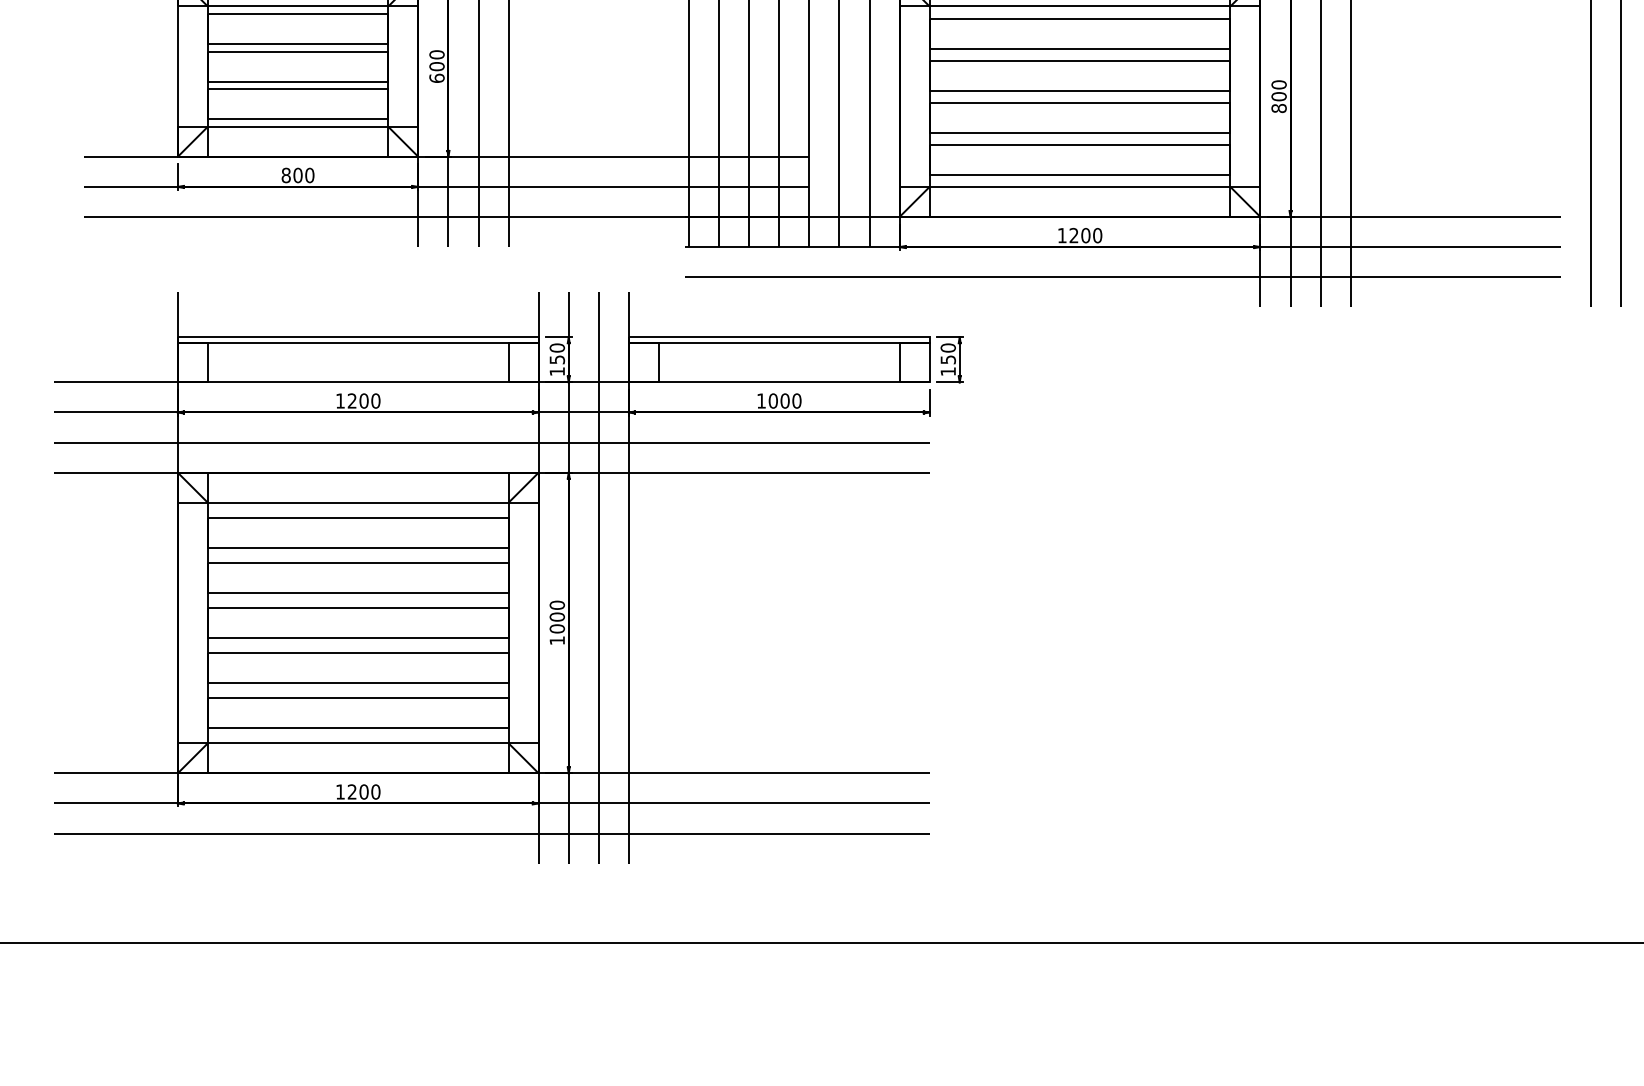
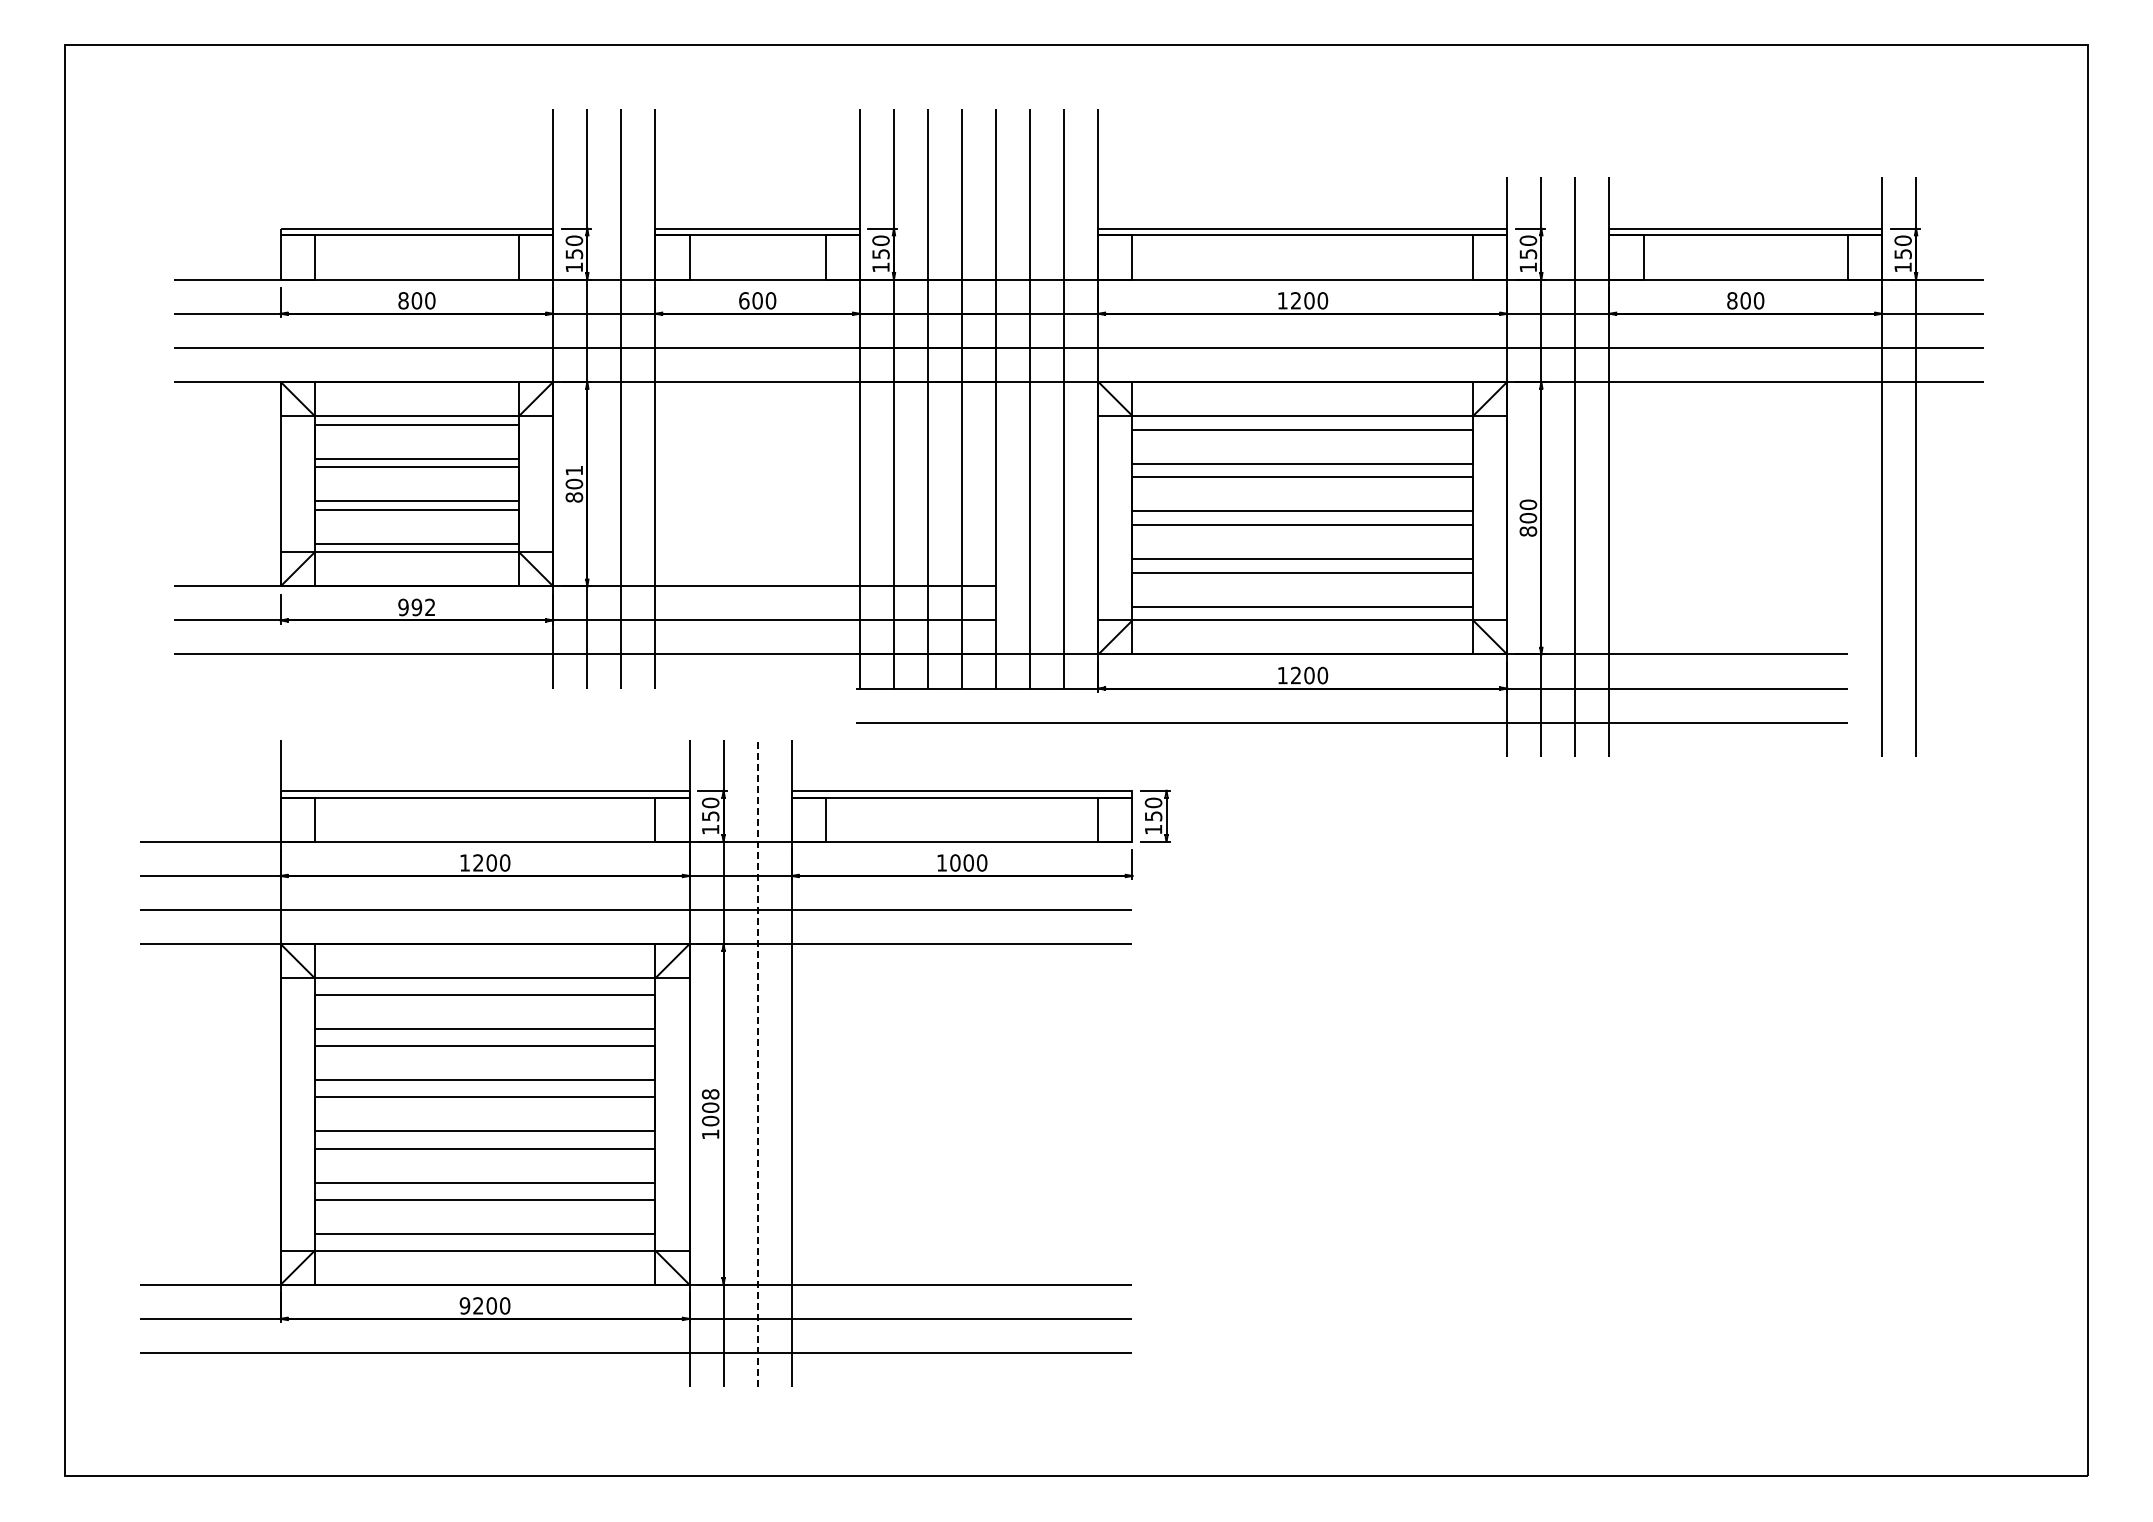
text: (437, 66) -> (574, 483), 600 -> 801
text: (297, 175) -> (416, 607), 800 -> 992
line: (598, 578) -> (757, 1063), solid -> dashed
text: (557, 605) -> (710, 1094), 1000 -> 1008
text: (340, 791) -> (464, 1305), 1200 -> 9200

